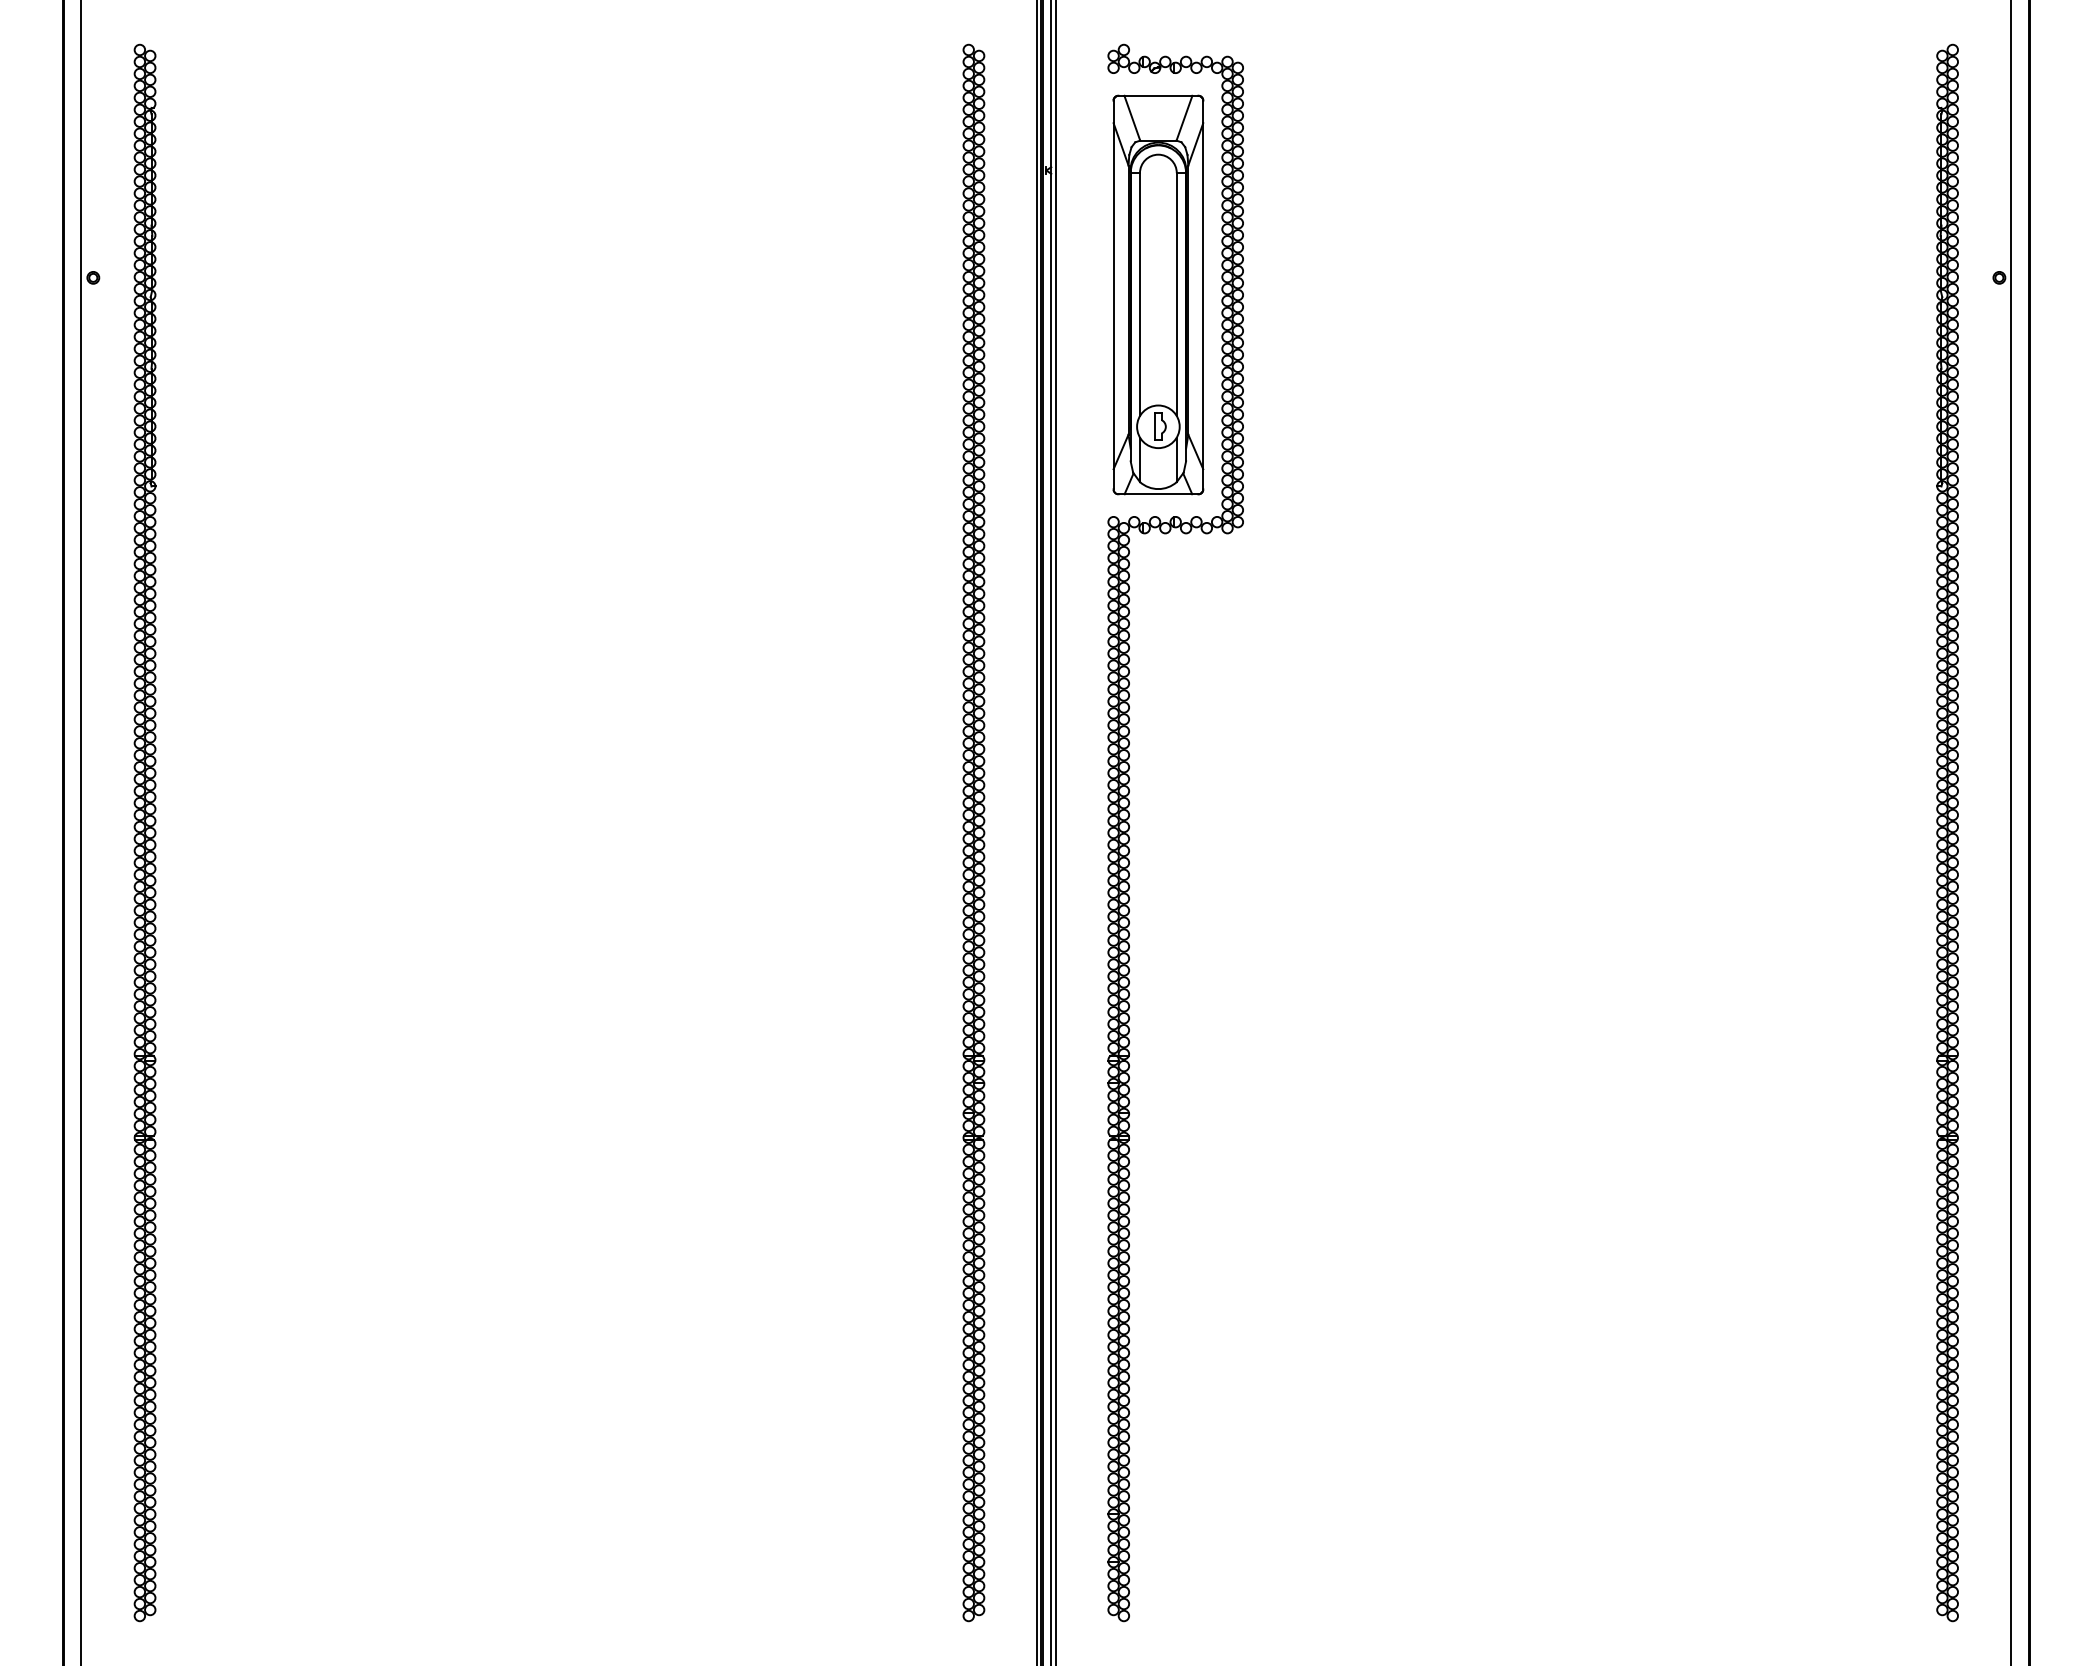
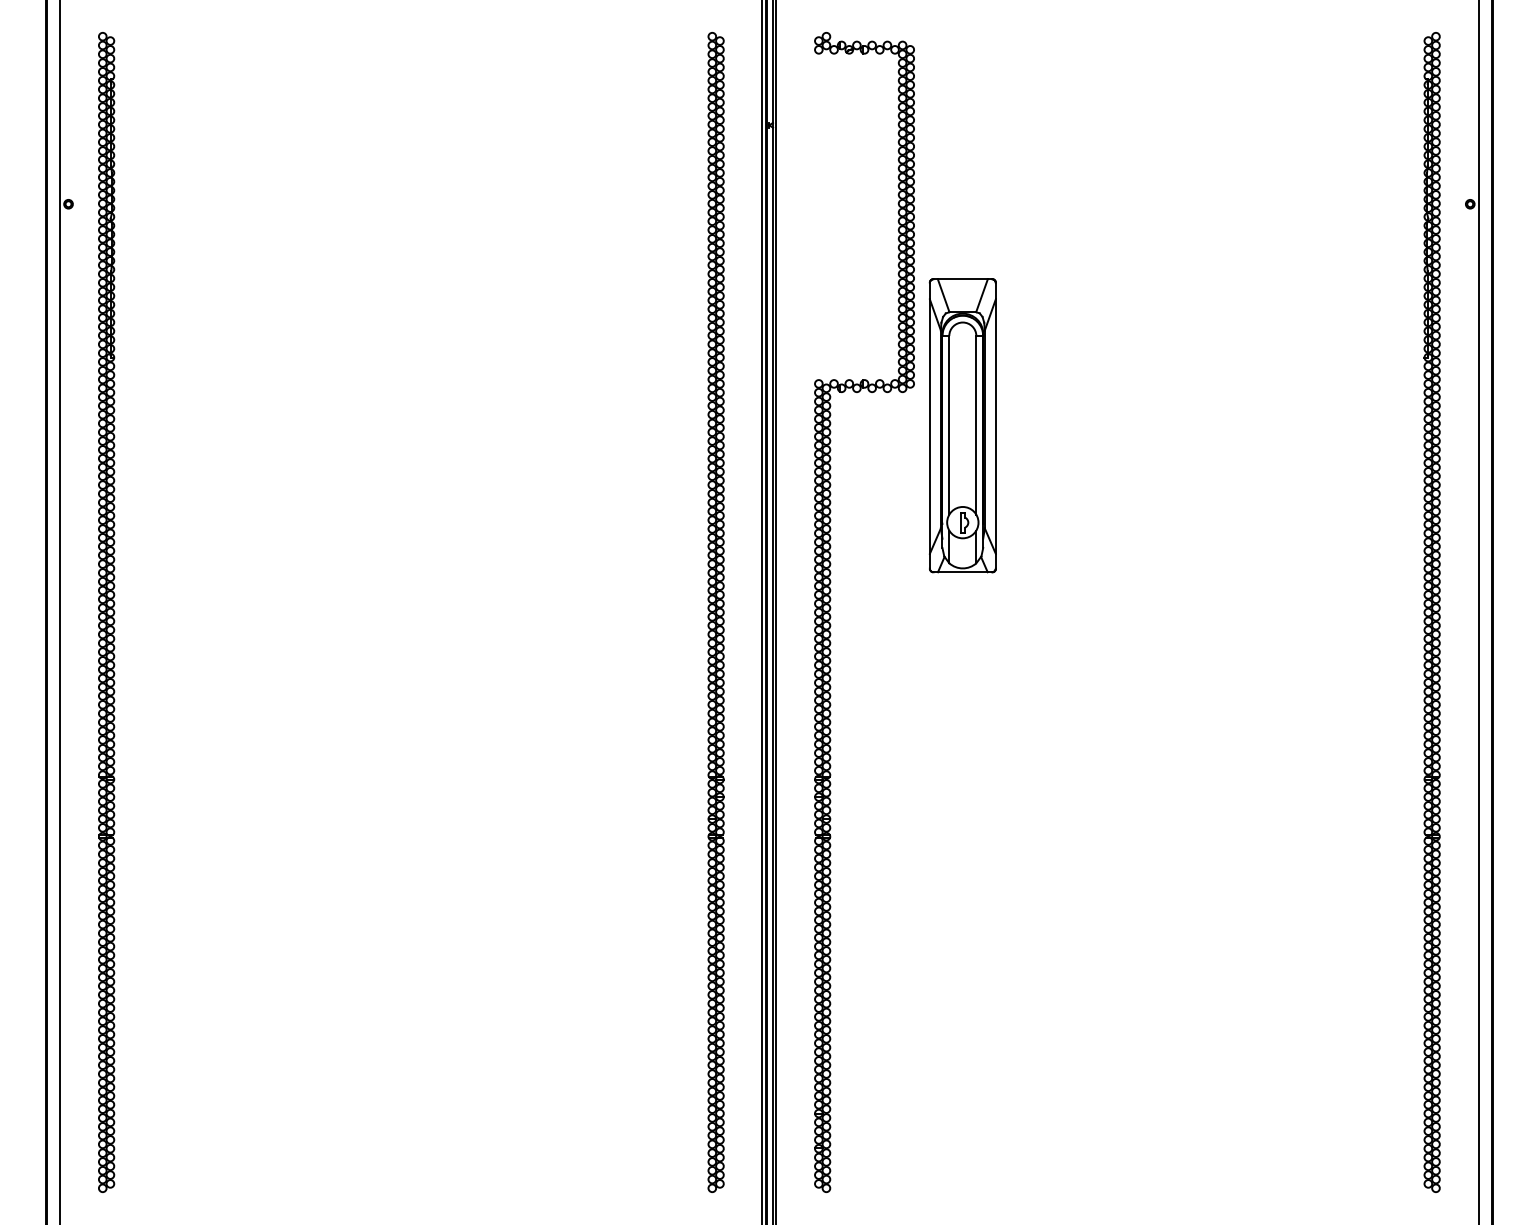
part: (1158, 294) -> (962, 425), moved

